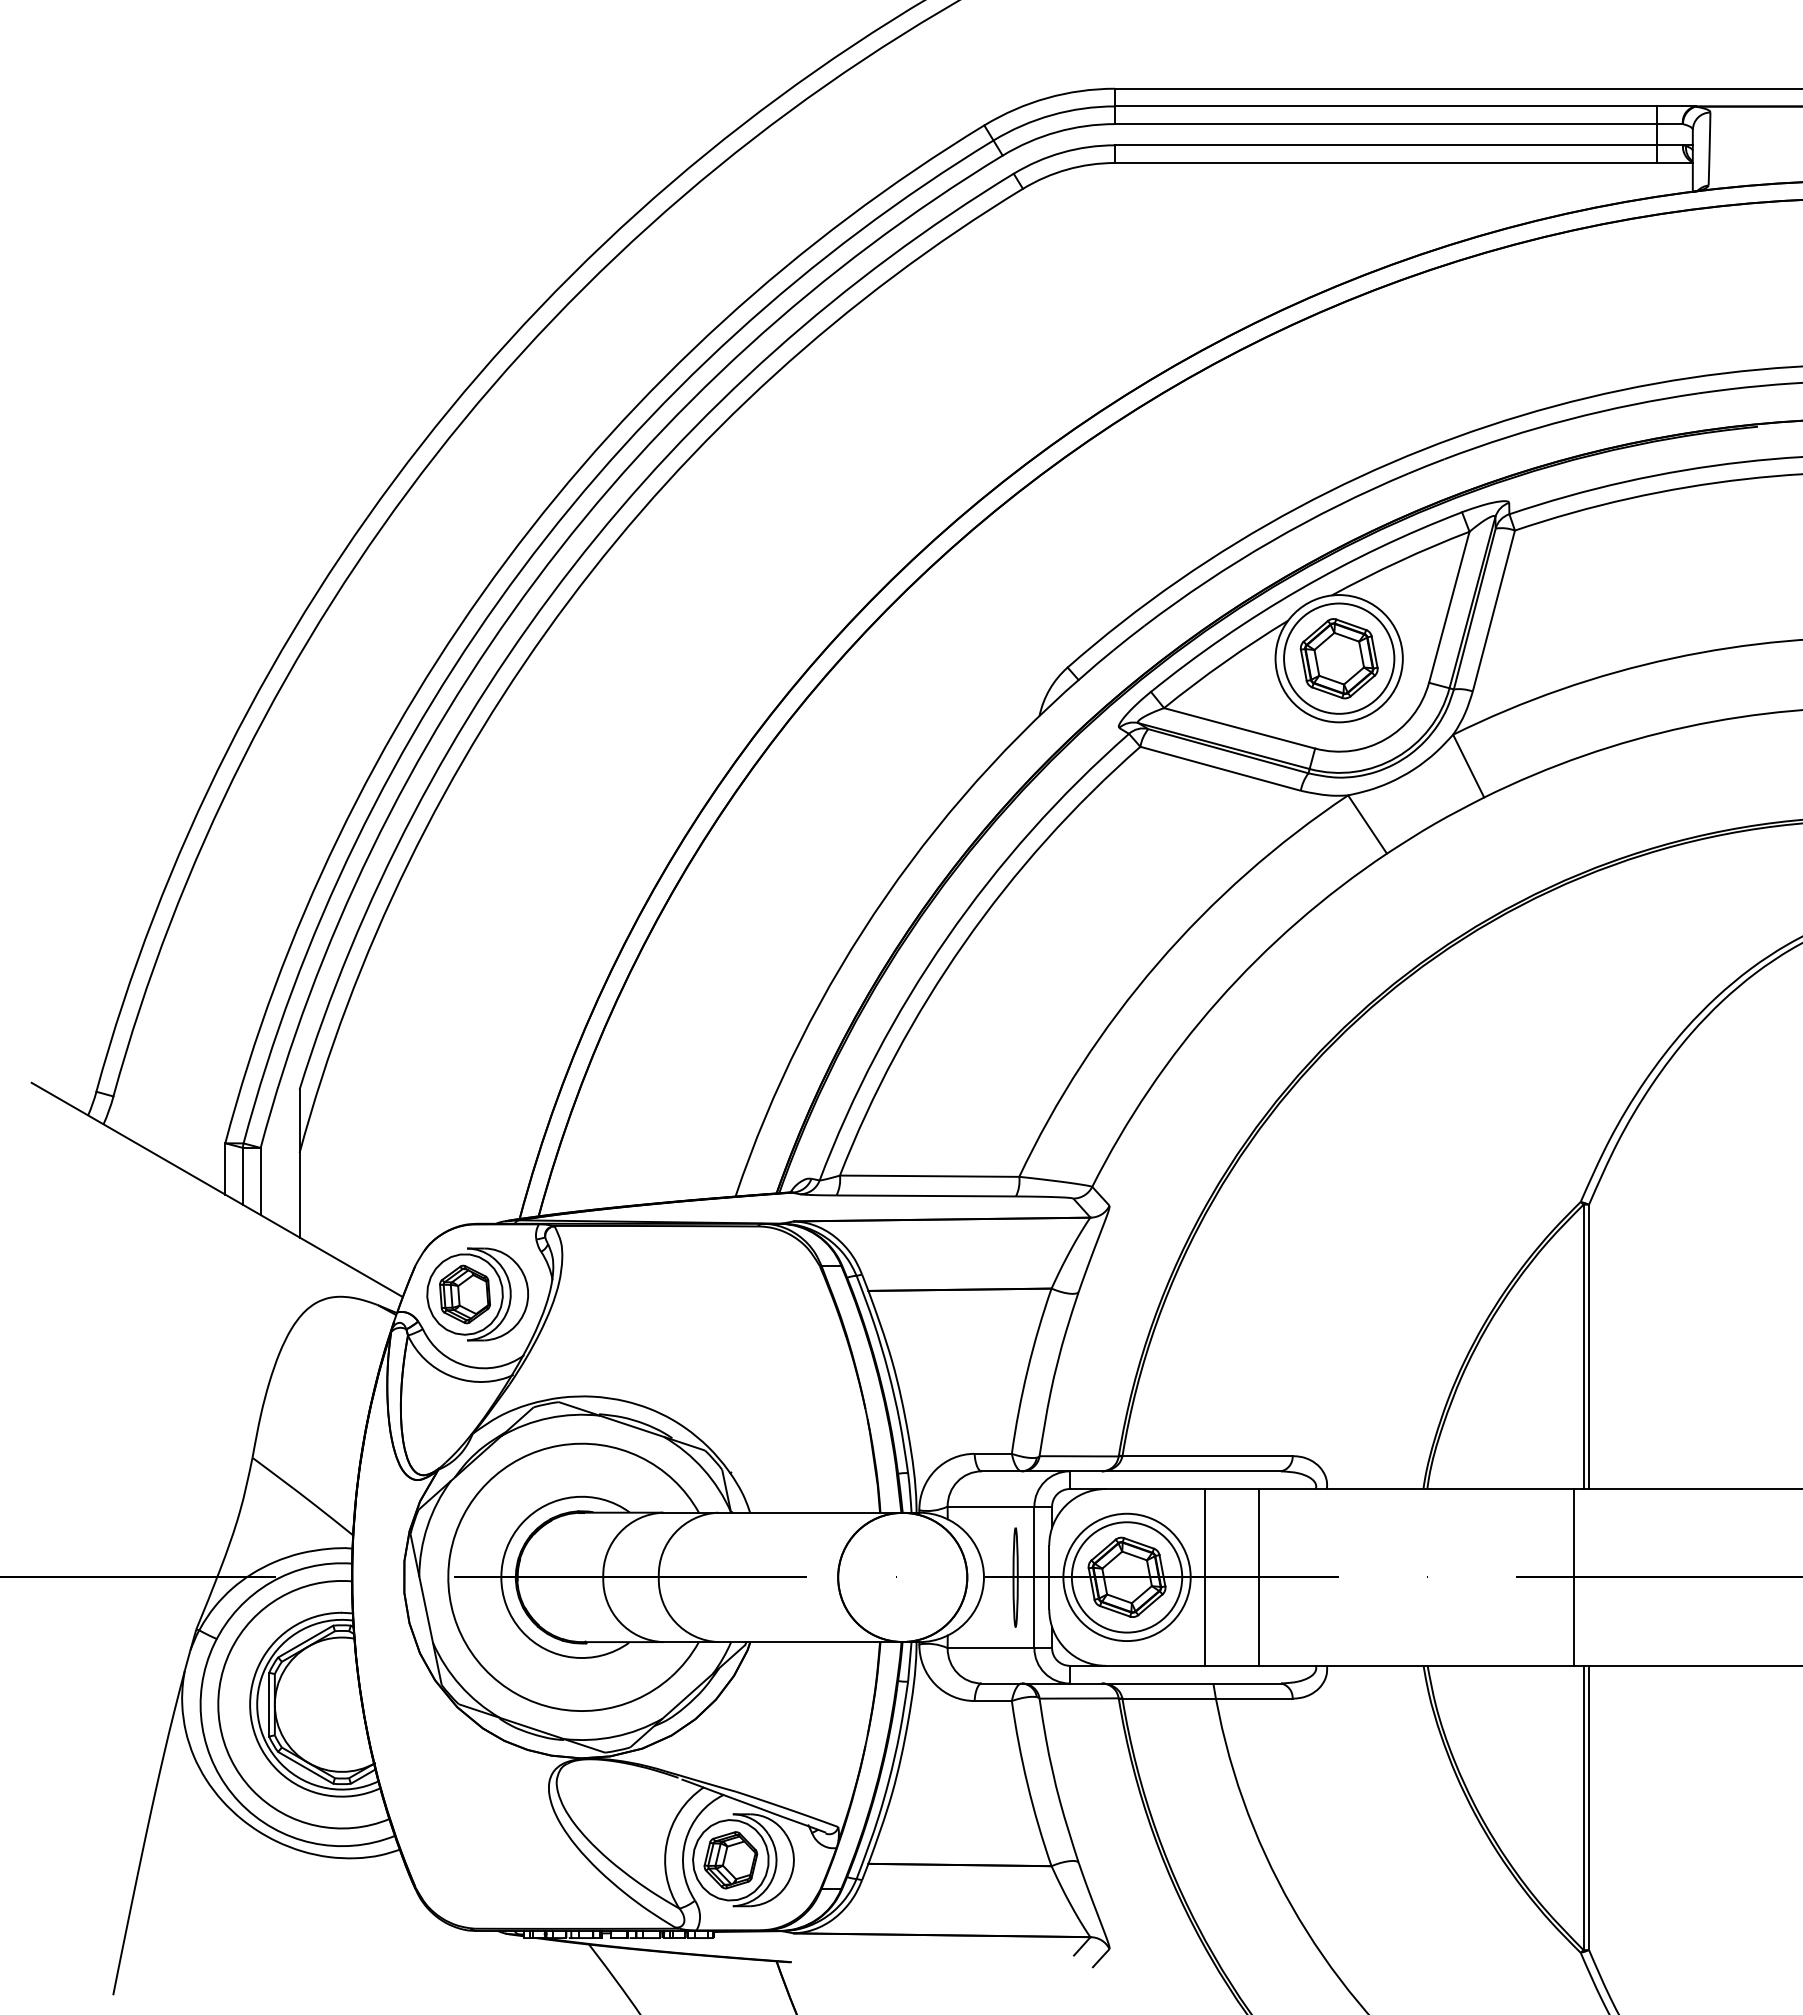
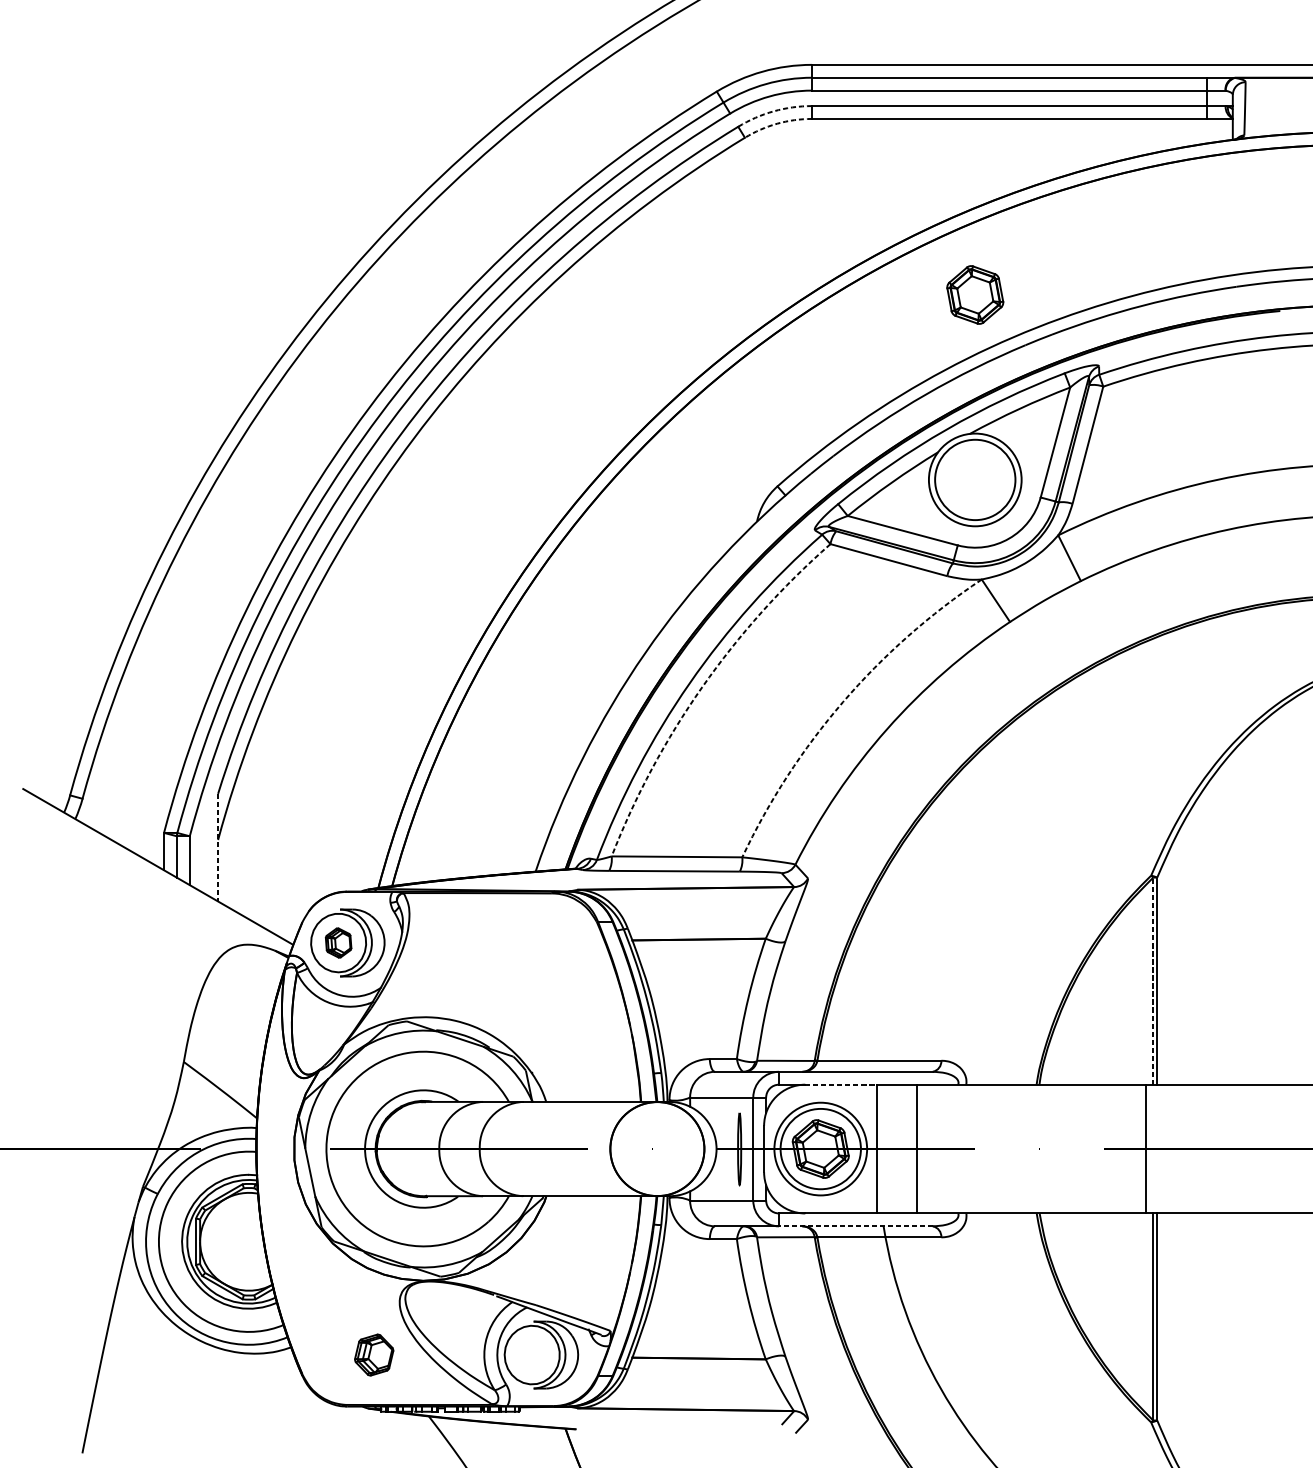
arc: (1062, 152) -> (773, 111), solid -> dashed
arc: (1067, 169) -> (777, 123), solid -> dashed
part: (1338, 658) -> (974, 294), moved
arc: (964, 943) -> (702, 687), solid -> dashed
arc: (1157, 963) -> (842, 701), solid -> dashed
line: (299, 1163) -> (218, 847), solid -> dashed
part: (464, 1294) -> (338, 943), size x0.7
line: (1583, 1346) -> (1153, 980), solid -> dashed
line: (1155, 1489) -> (841, 1085), solid -> dashed
line: (1175, 1683) -> (856, 1226), solid -> dashed
part: (730, 1860) -> (373, 1355), moved

